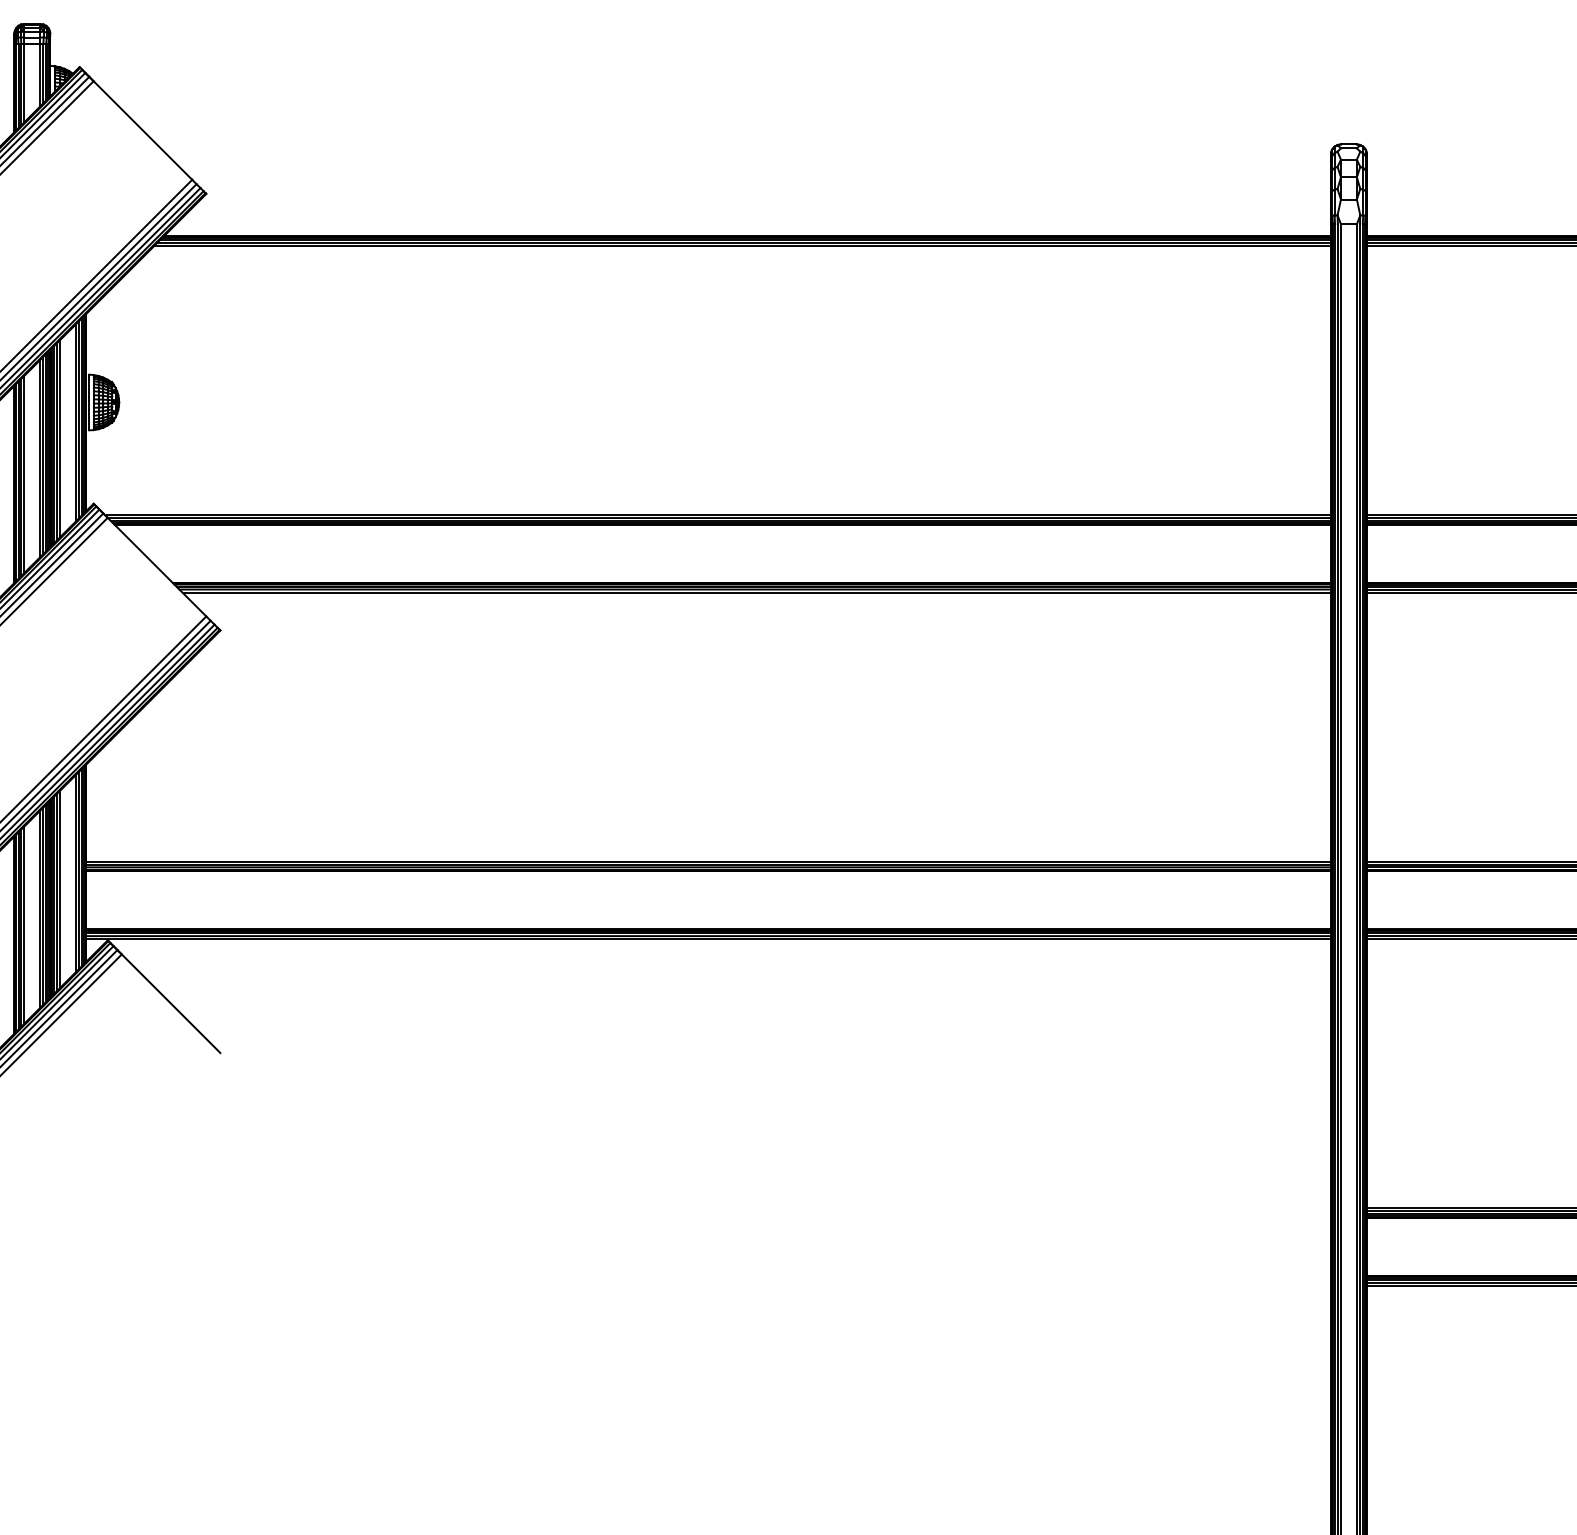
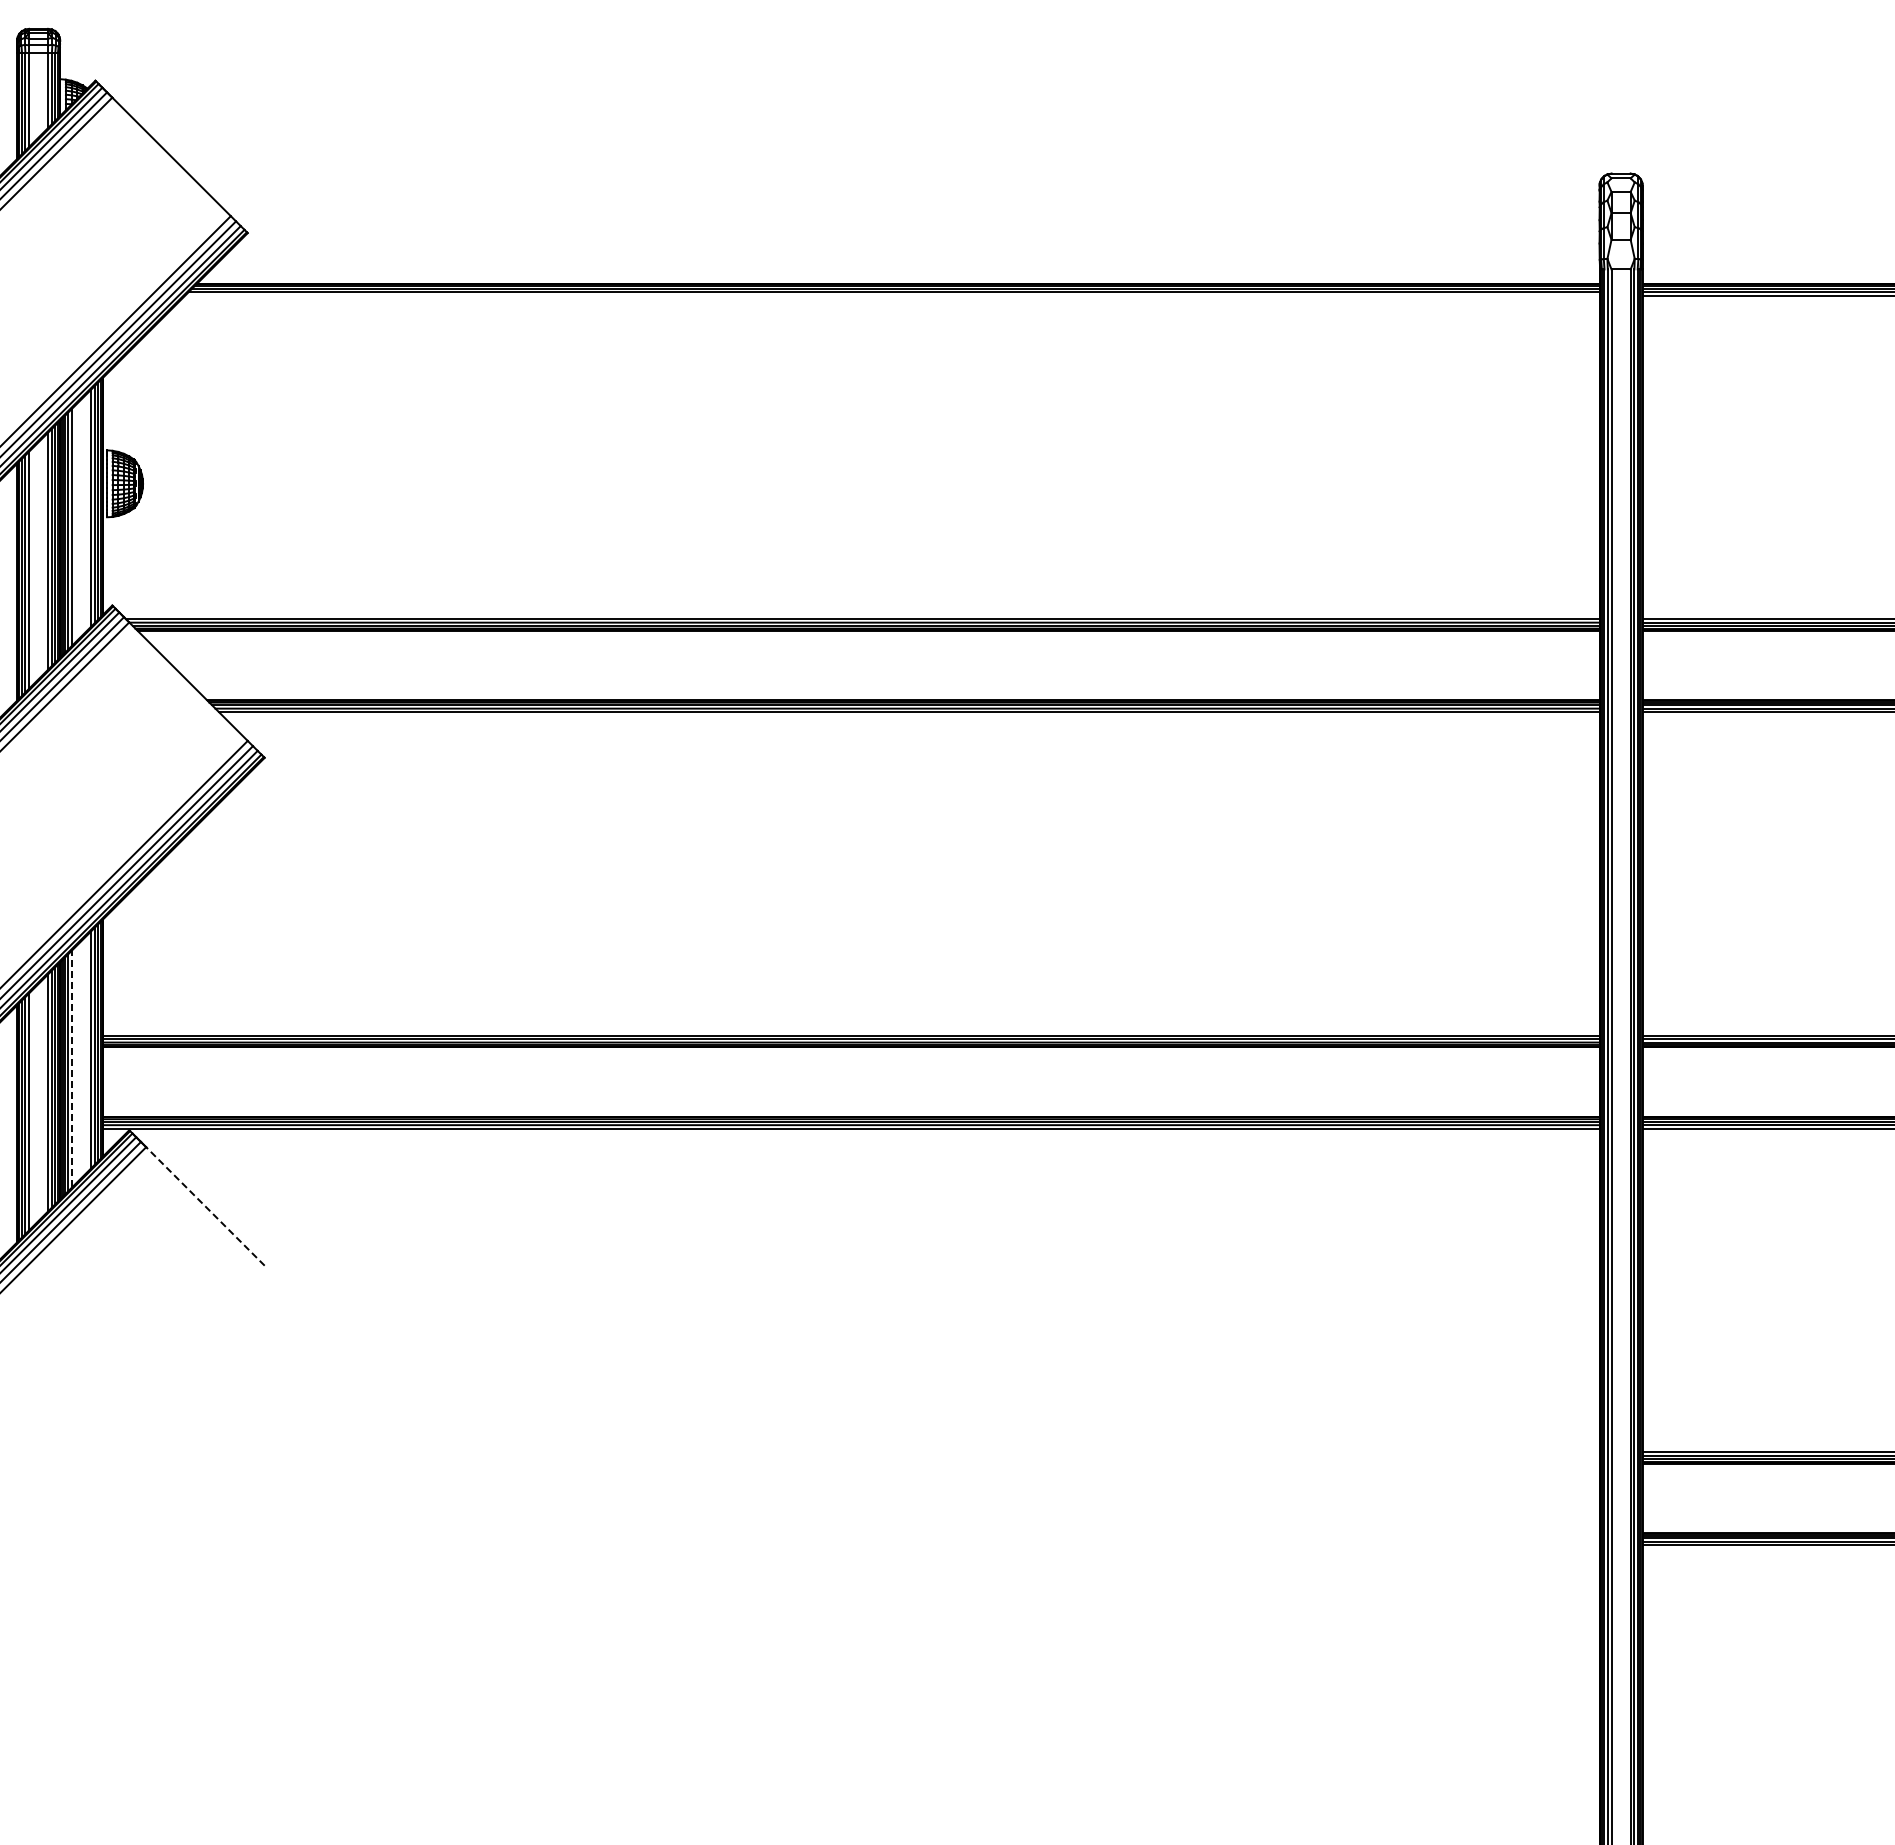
line: (742, 245) -> (892, 295), removed
line: (60, 888) -> (72, 1068), solid -> dashed
line: (171, 1003) -> (205, 1206), solid -> dashed

